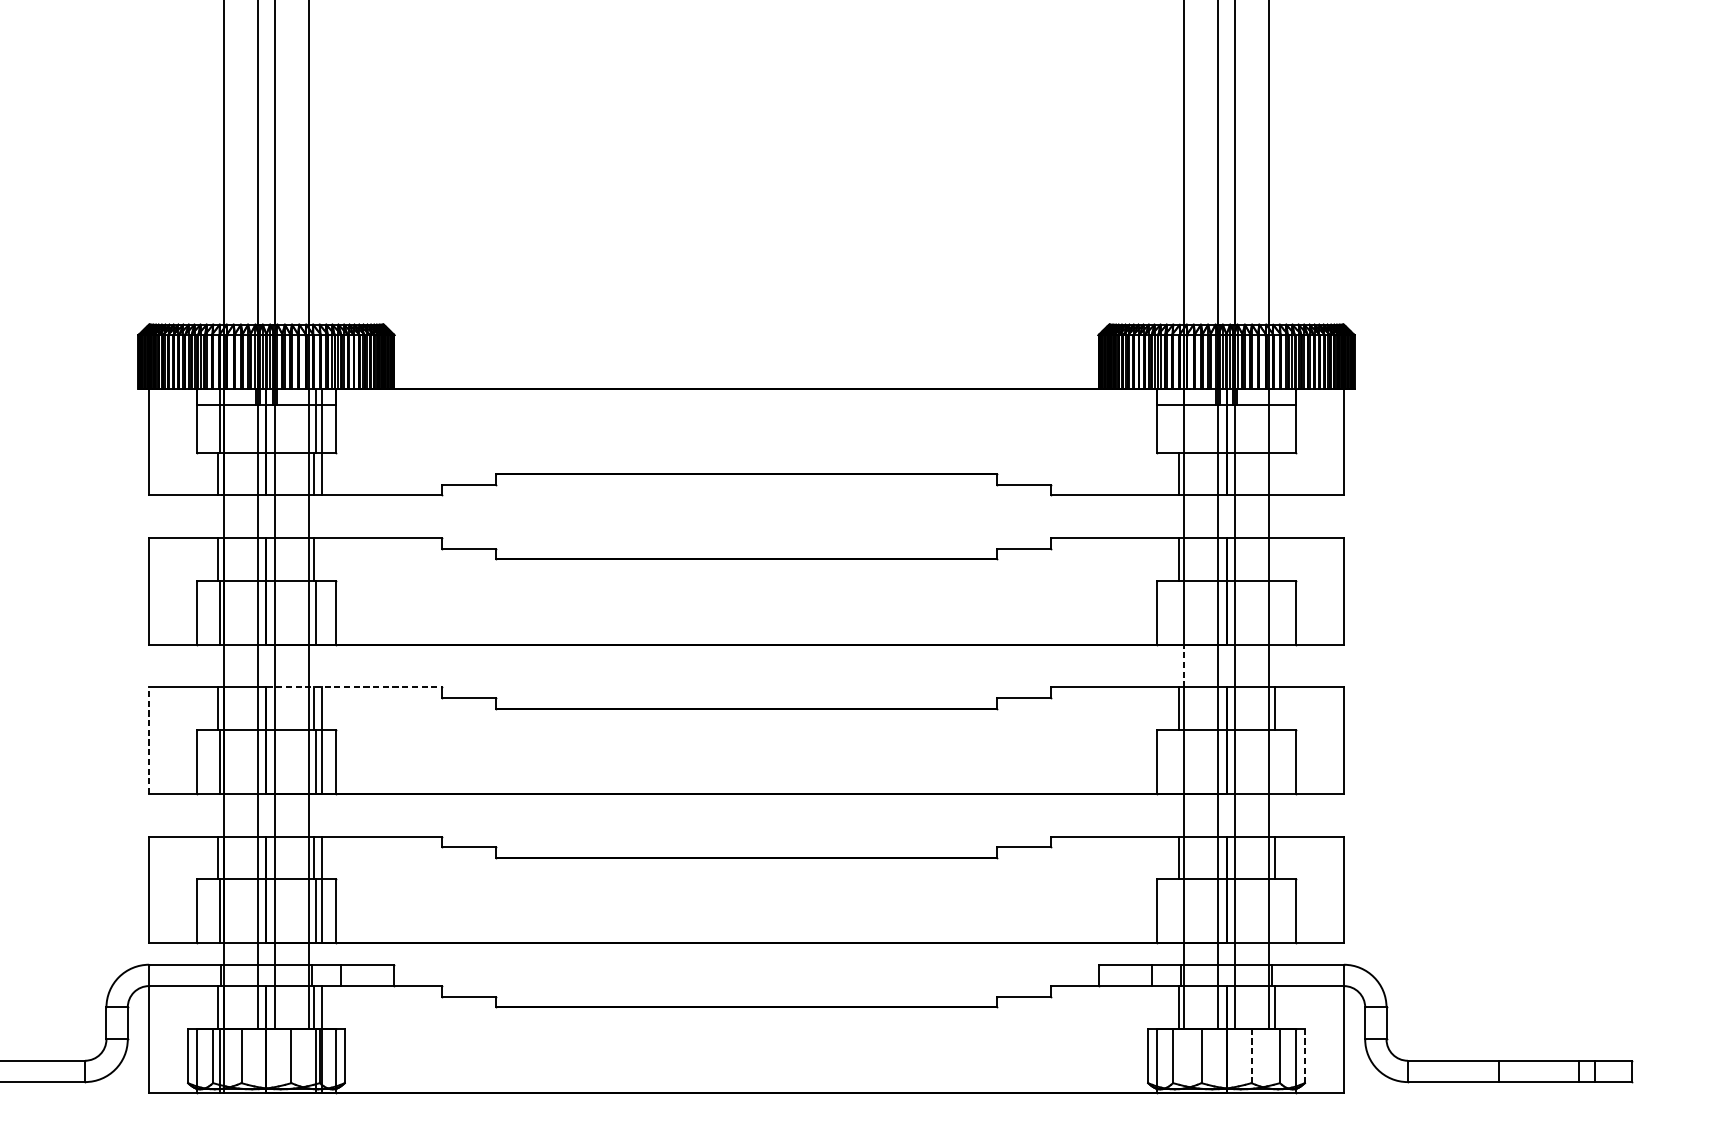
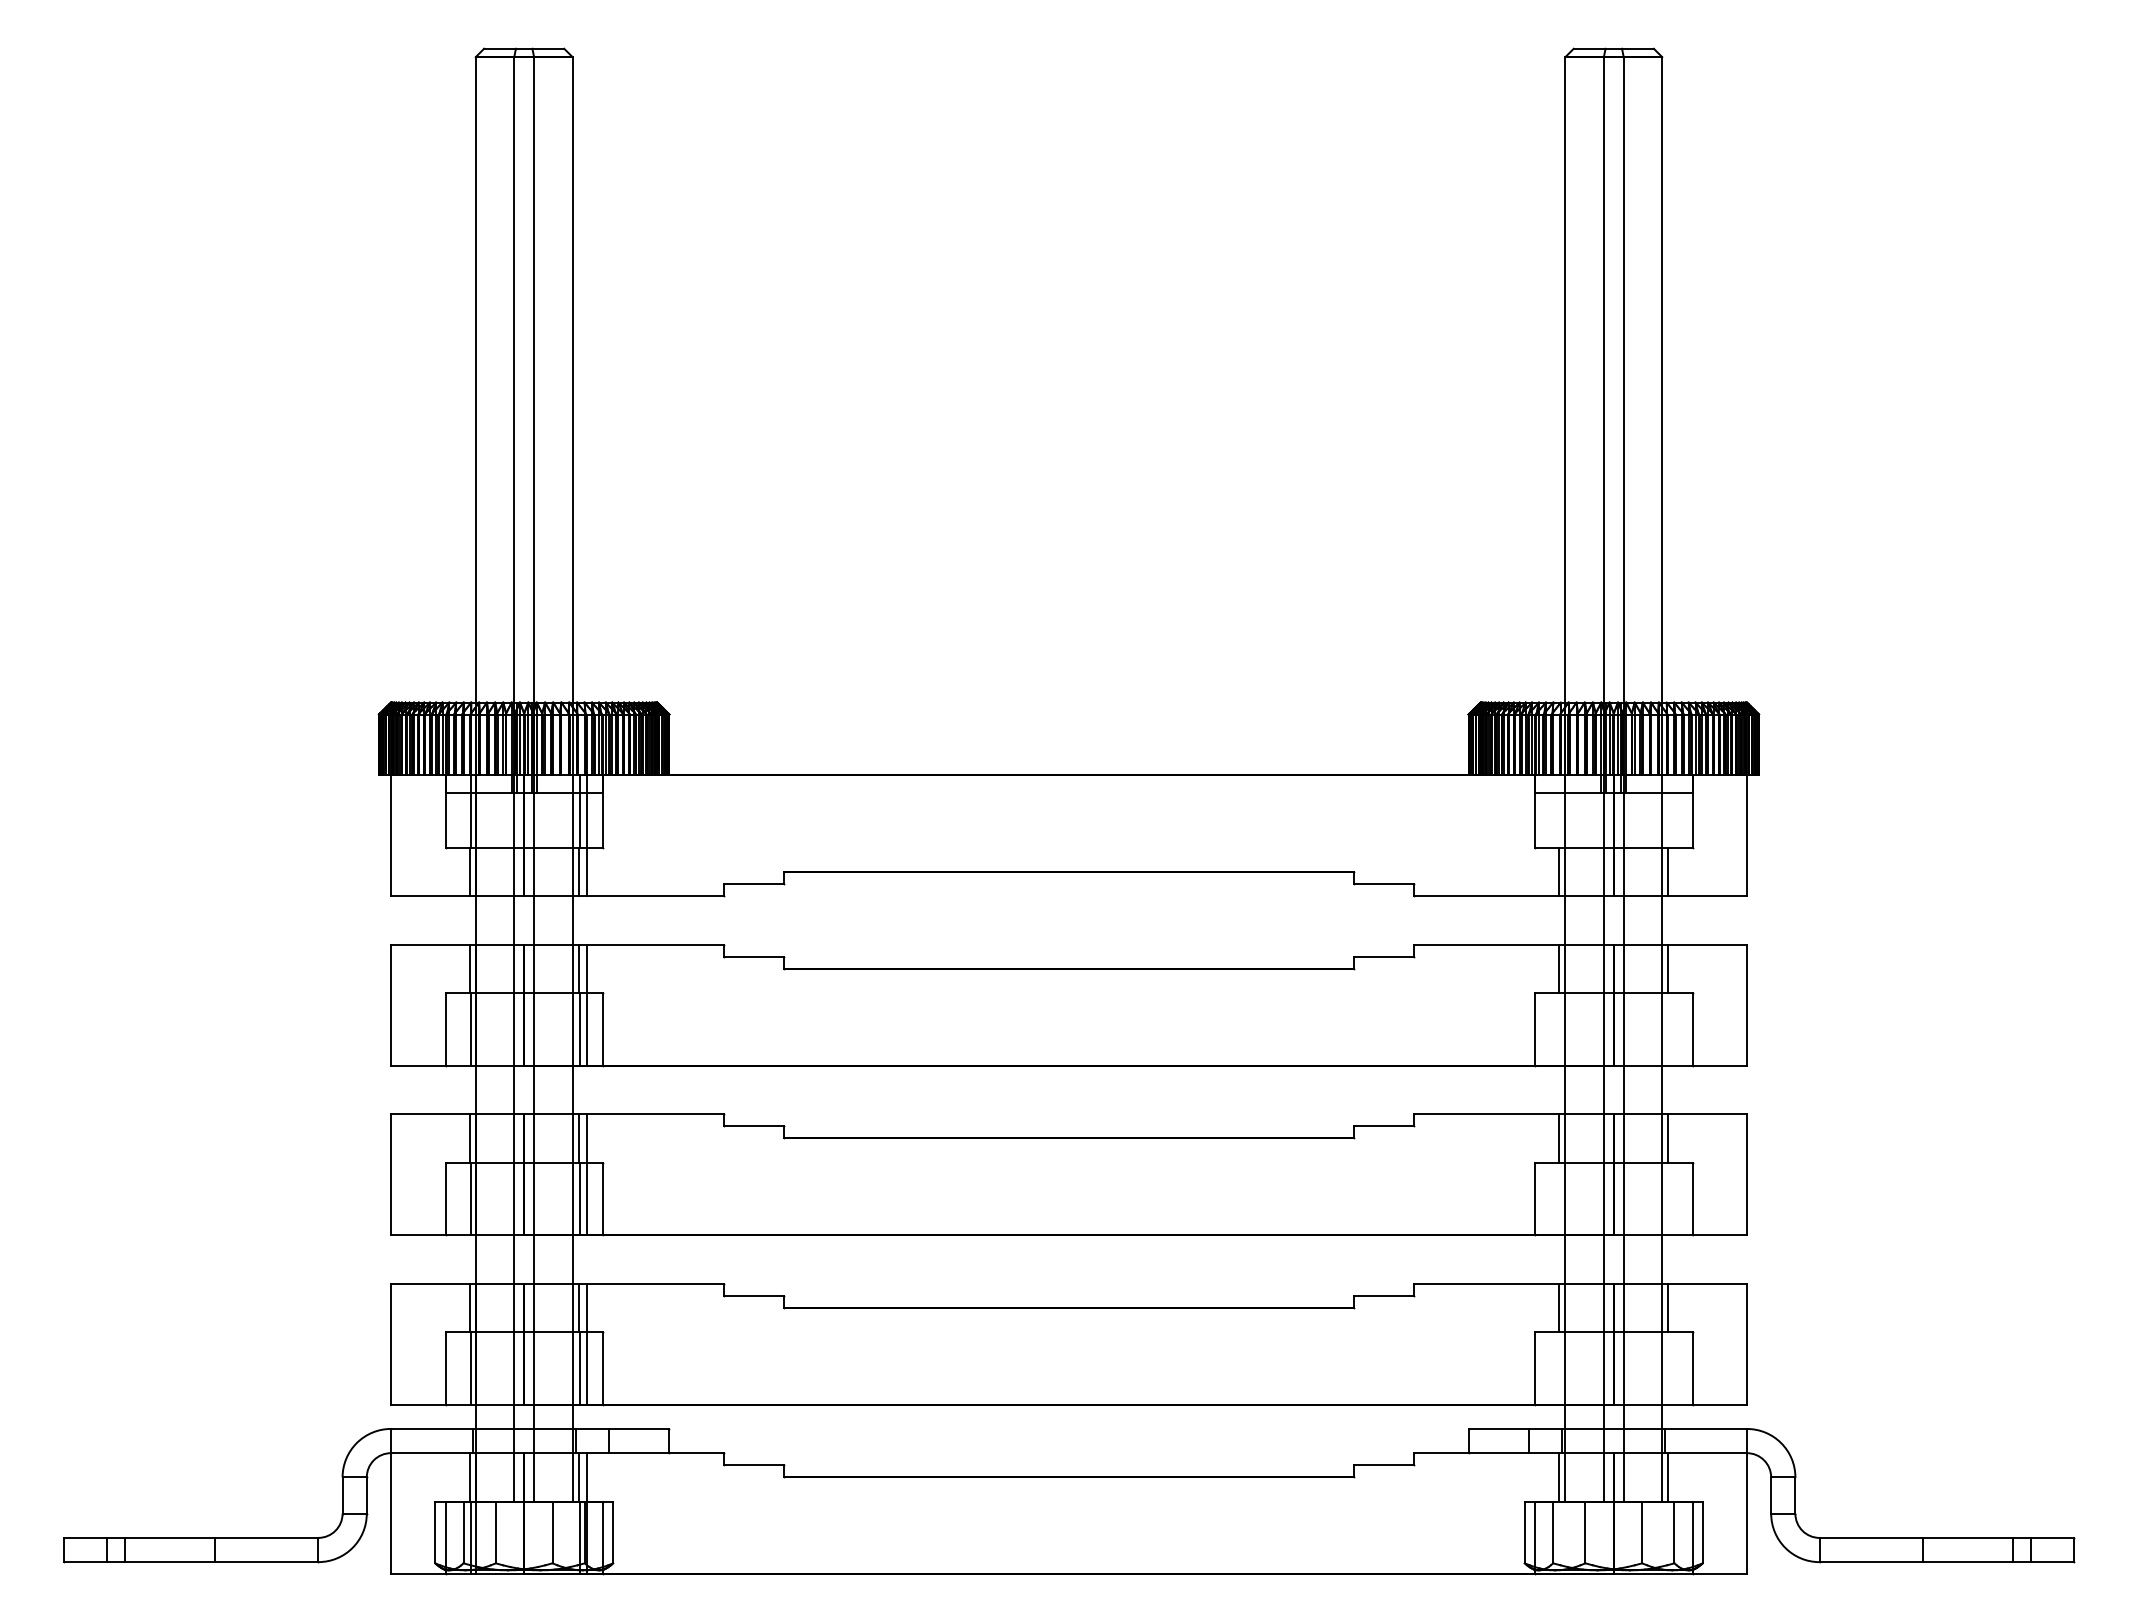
line: (1274, 473) -> (1668, 871), added
line: (1274, 559) -> (1668, 968), added
line: (322, 590) -> (587, 1004), added
line: (1183, 665) -> (1565, 1089), dashed -> solid
line: (354, 687) -> (624, 1114), dashed -> solid
line: (149, 740) -> (391, 1174), dashed -> solid
line: (1251, 1055) -> (1642, 1532), dashed -> solid
line: (1304, 1055) -> (1702, 1532), dashed -> solid

